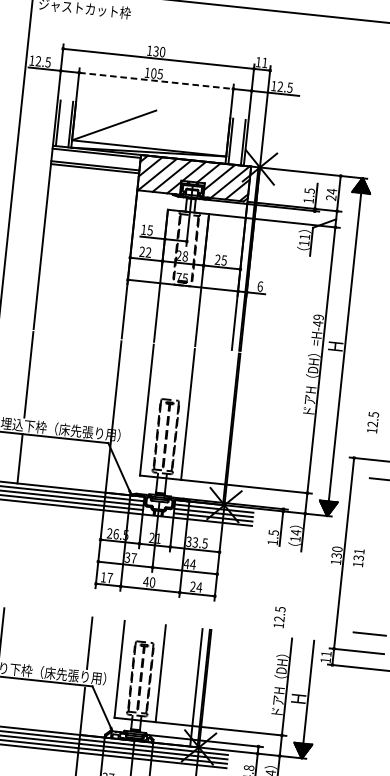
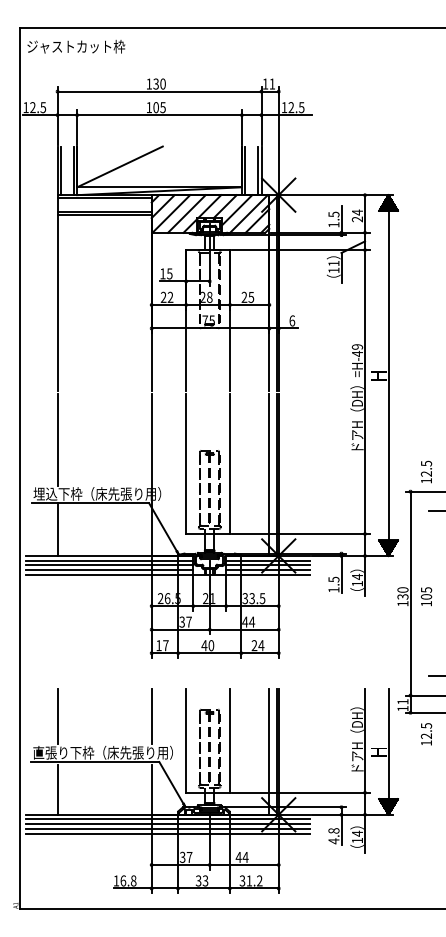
line: (157, 81) -> (160, 115), dashed -> solid
text: (373, 421) -> (426, 471), moved
line: (223, 428) -> (269, 474), added
text: (359, 554) -> (426, 593), 131 -> 105
text: (279, 617) -> (426, 734), moved

